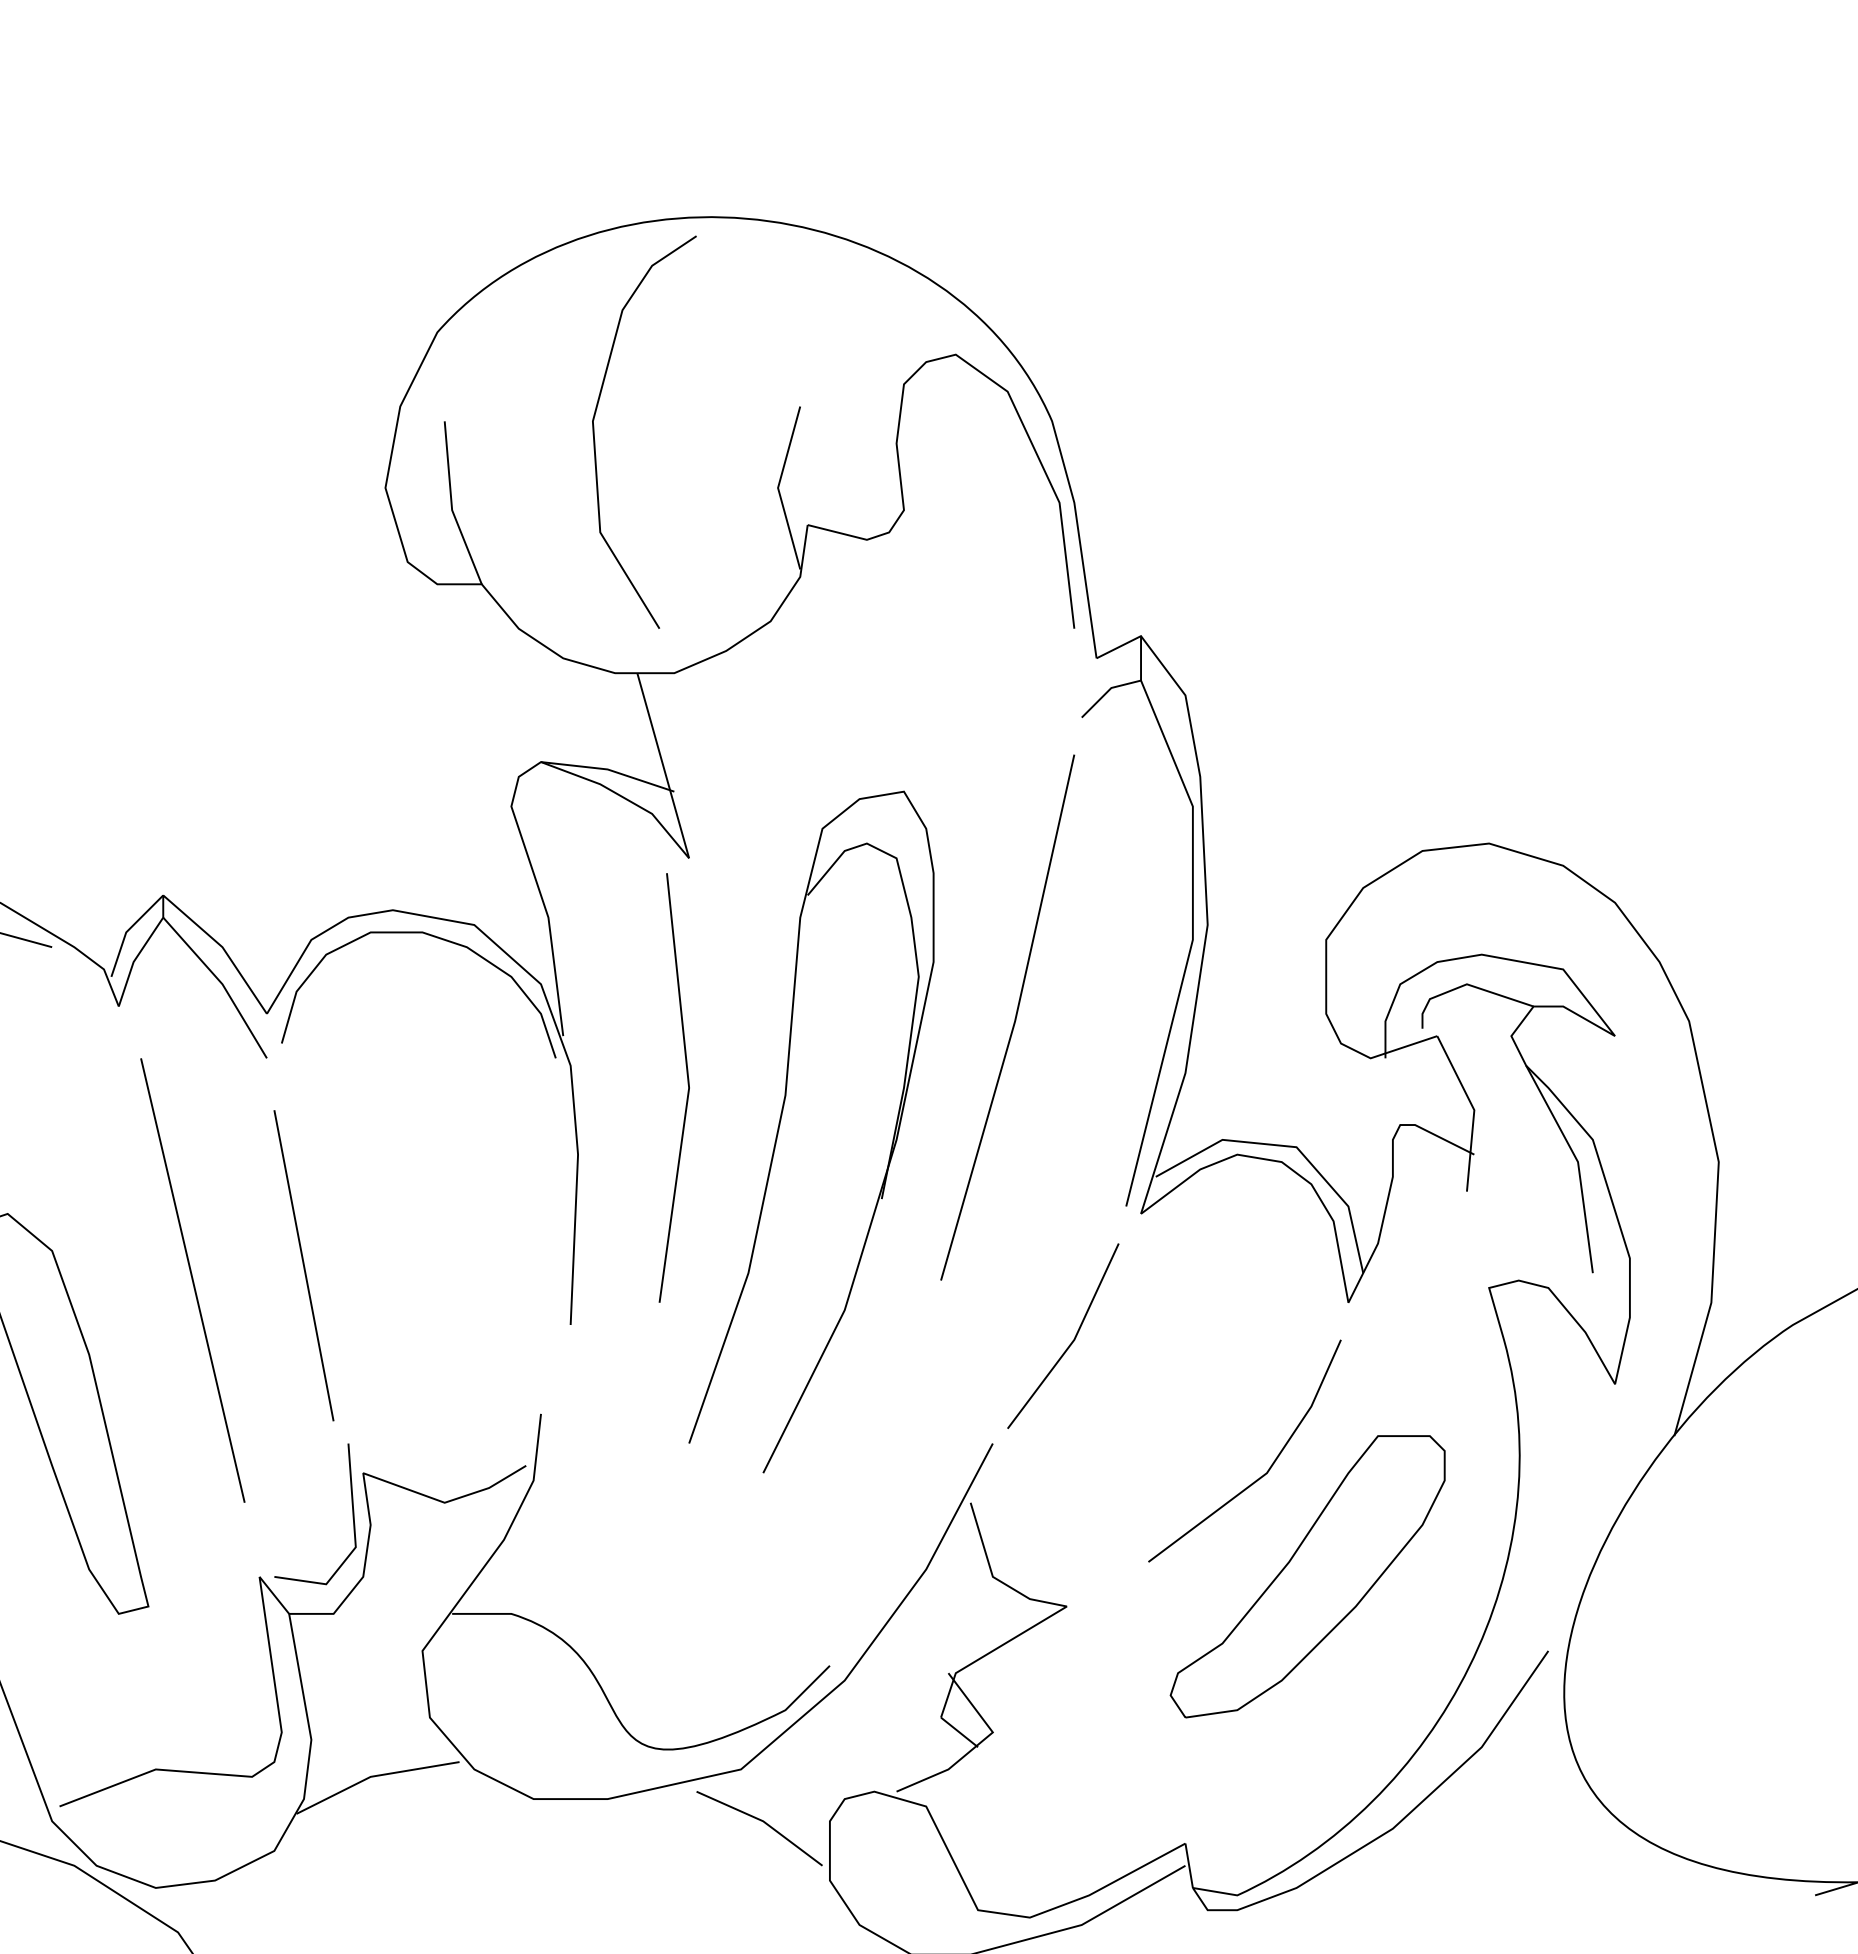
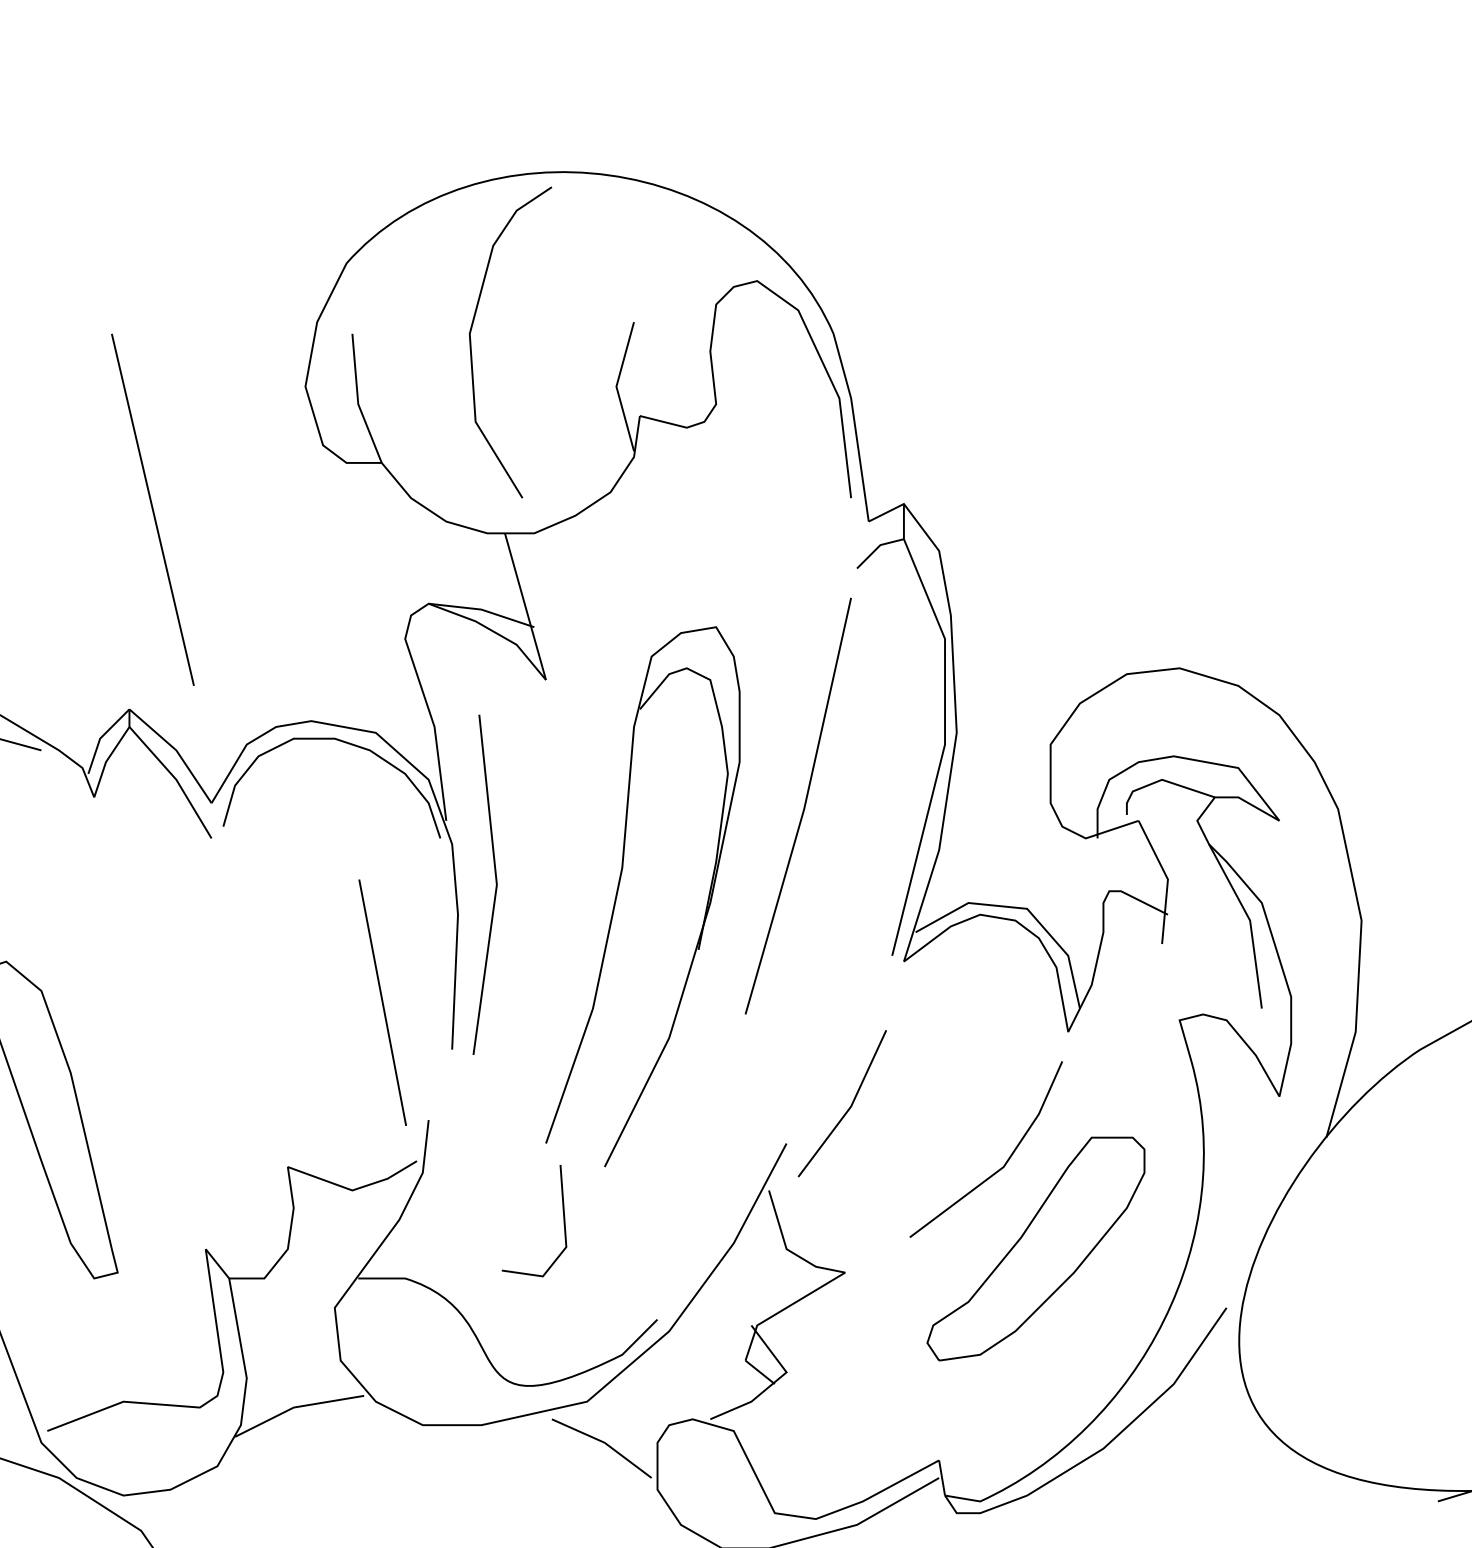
curve: (687, 1084) -> (495, 882), moved
line: (303, 1265) -> (382, 1002), moved
line: (192, 1280) -> (152, 509), moved
curve: (1071, 1341) -> (848, 1107), moved
curve: (352, 1514) -> (563, 1221), moved

